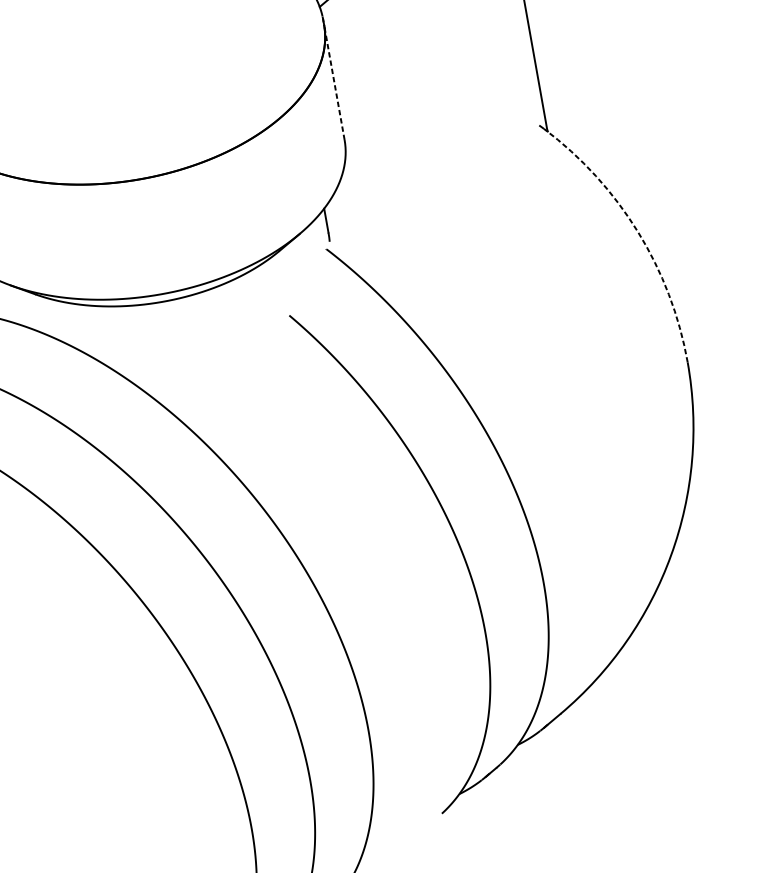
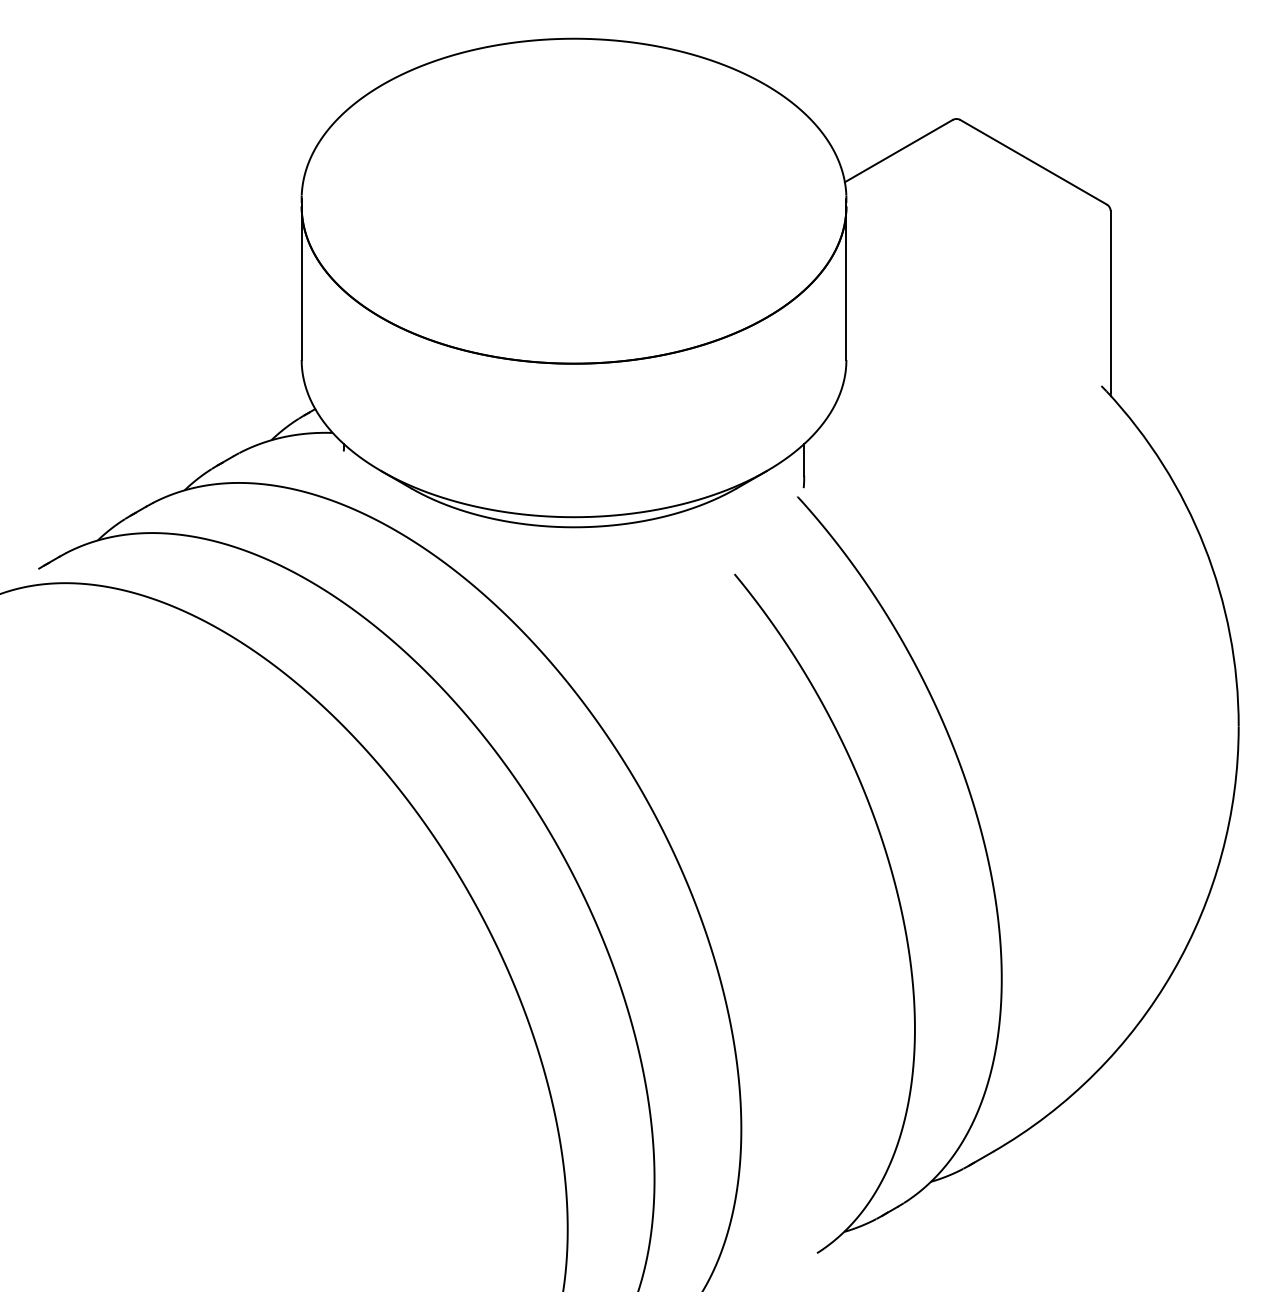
line: (334, 82) -> (846, 283), dashed -> solid
arc: (638, 232) -> (1204, 546), dashed -> solid

